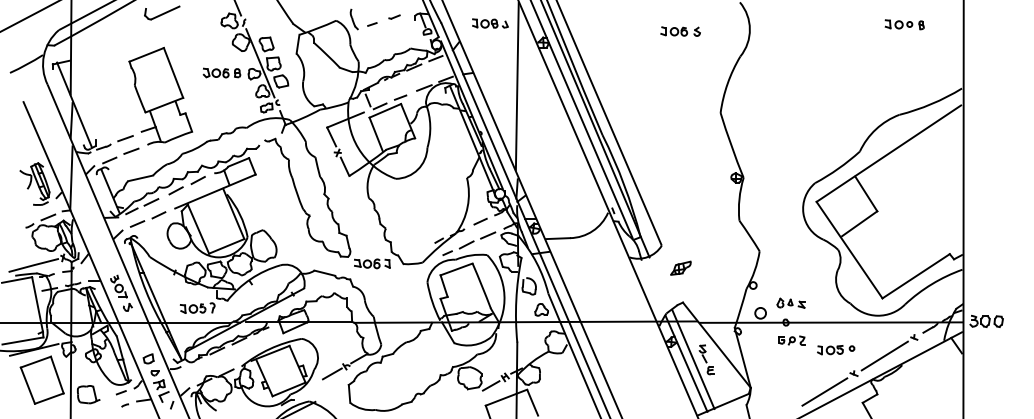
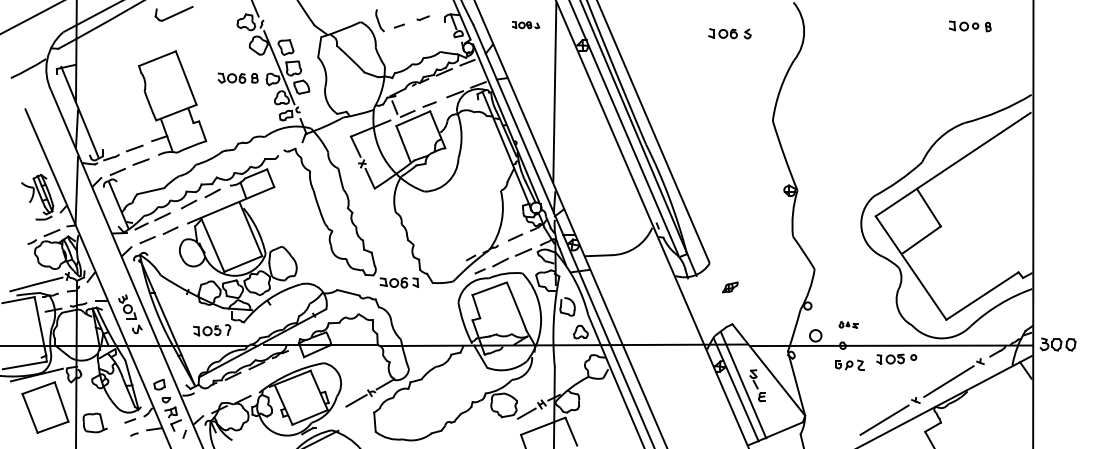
part: (490, 23) -> (526, 25), size x0.7
part: (680, 267) -> (729, 286), size x0.7
part: (790, 302) -> (847, 324), size x0.6
part: (836, 350) -> (897, 359), moved

